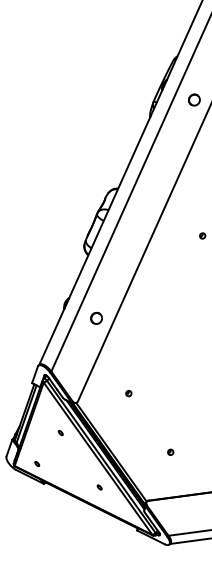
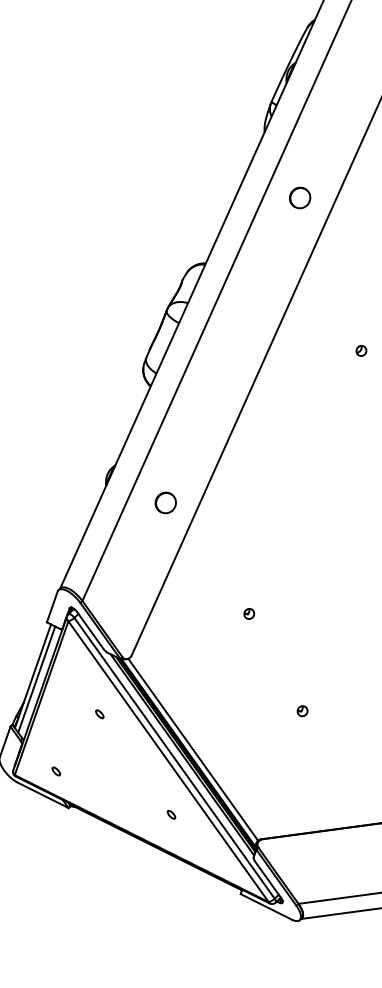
part: (194, 99) -> (300, 196), moved
part: (128, 393) -> (248, 613), moved
part: (170, 451) -> (302, 709), moved

